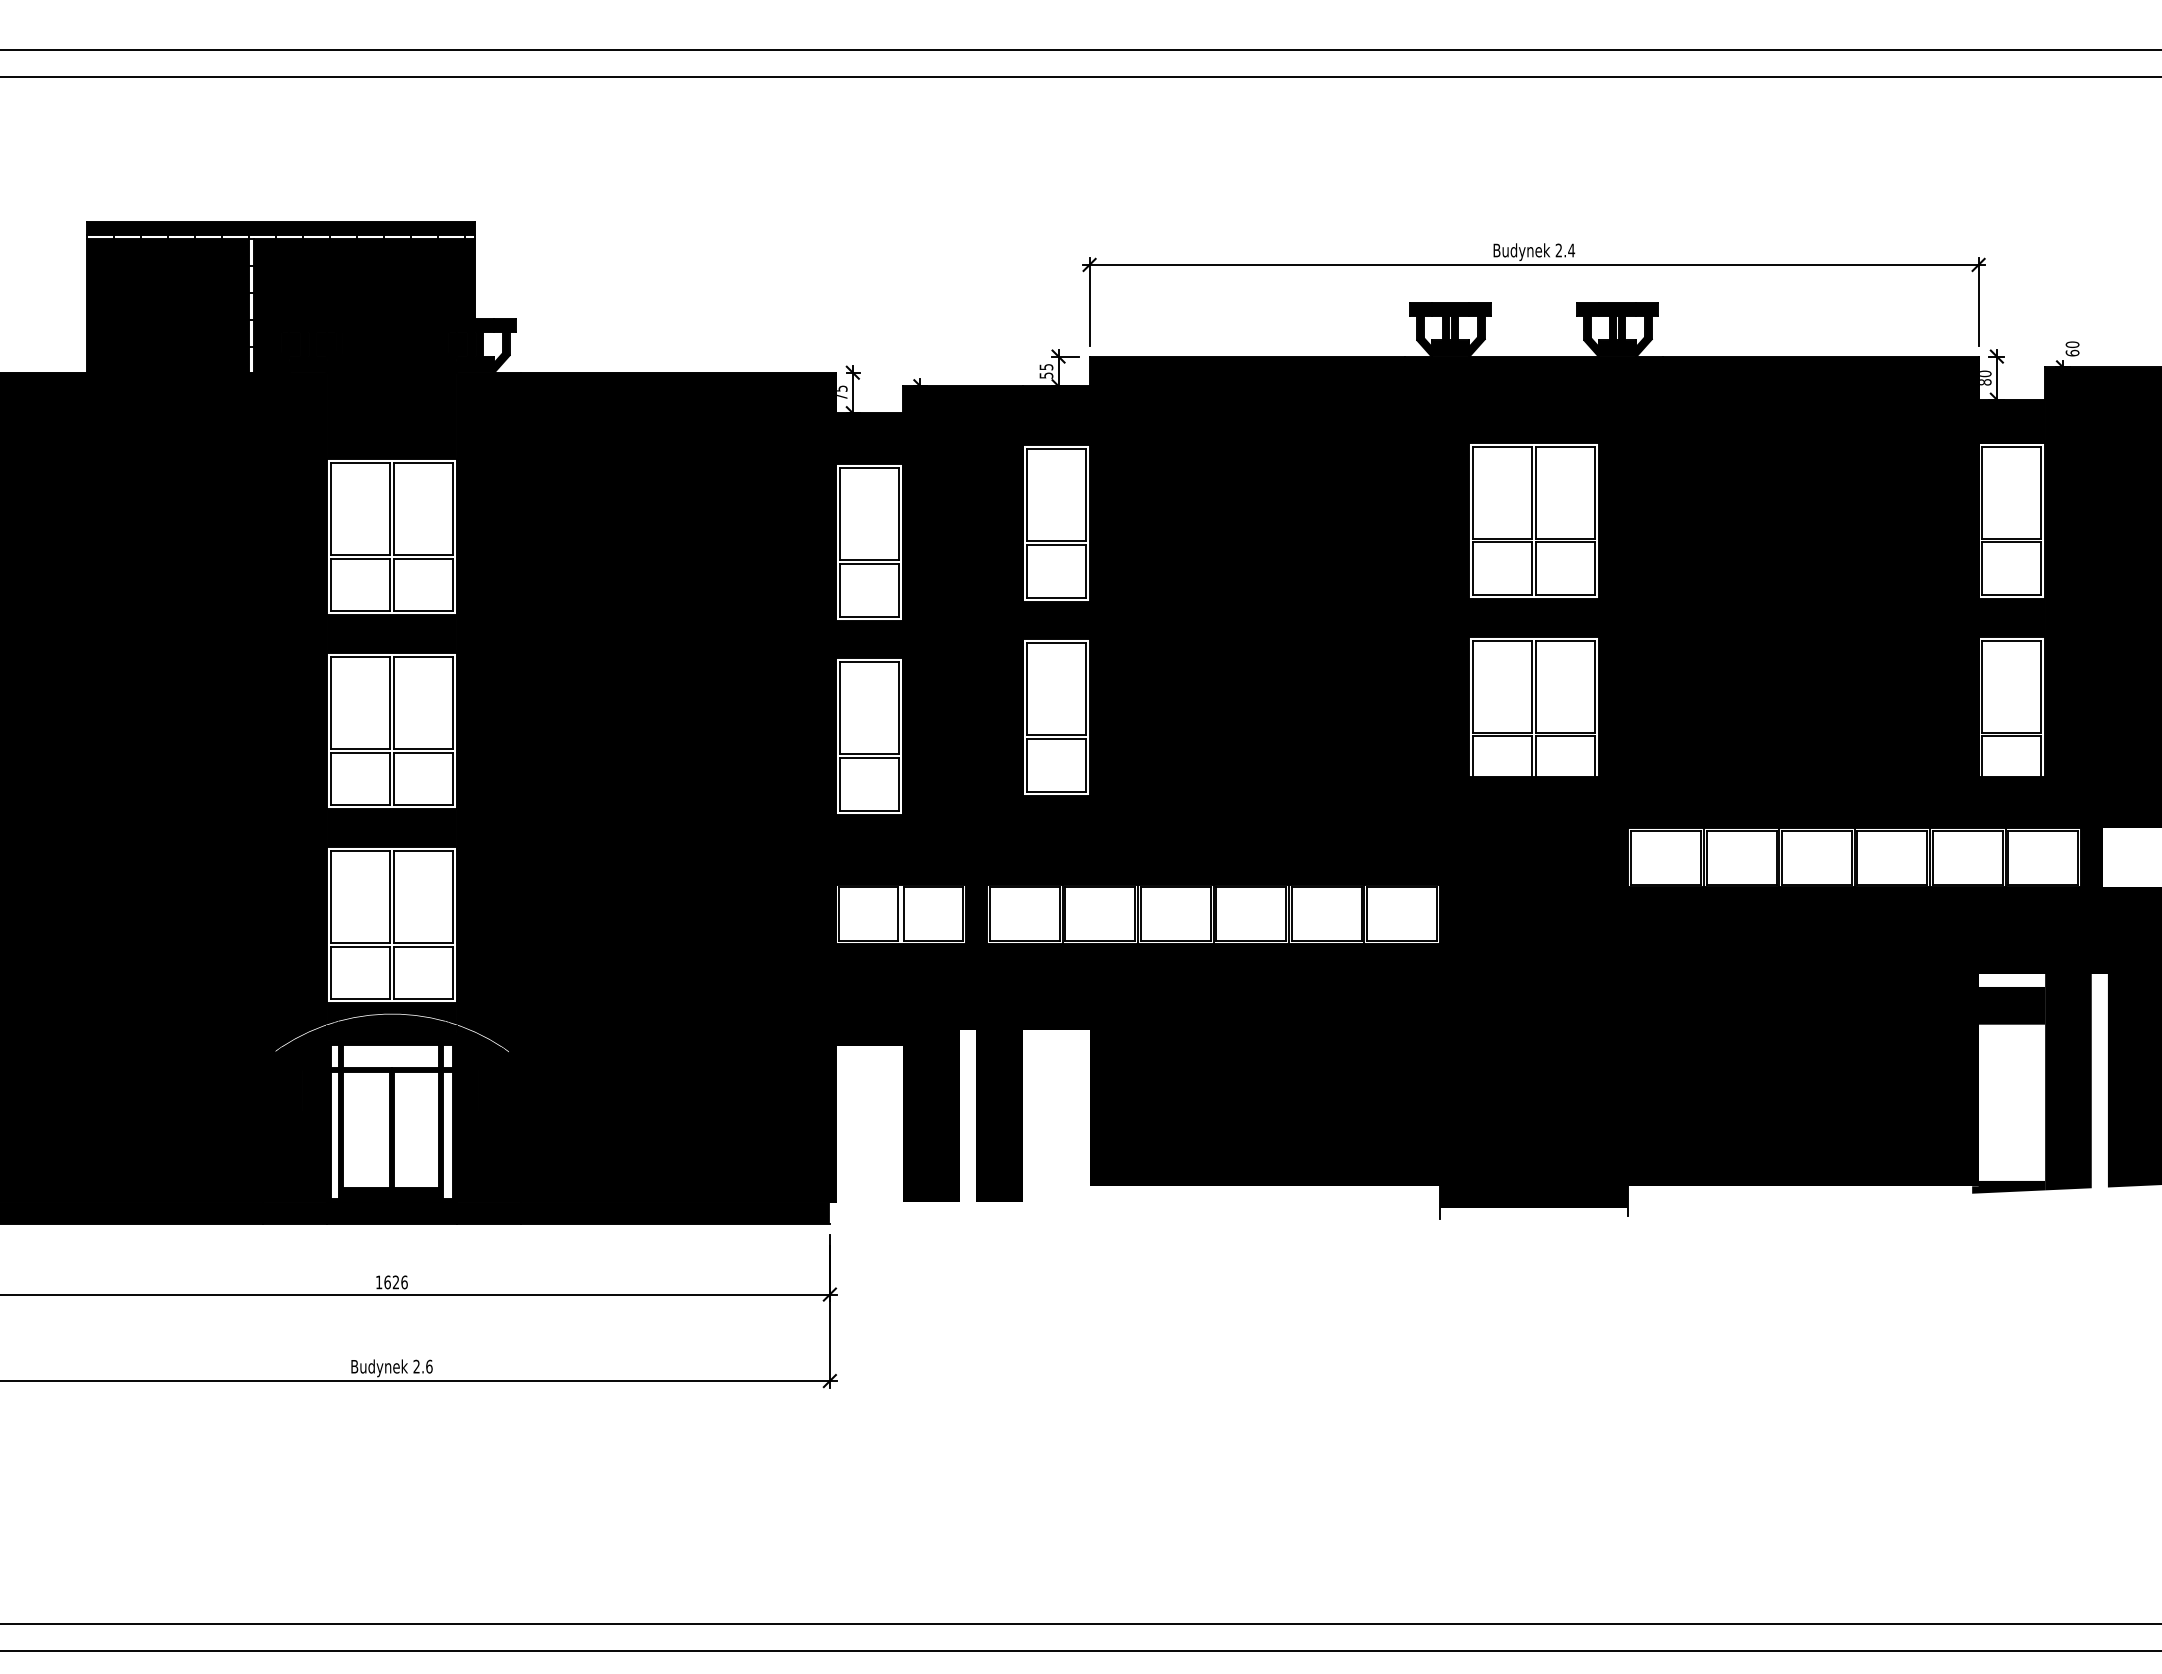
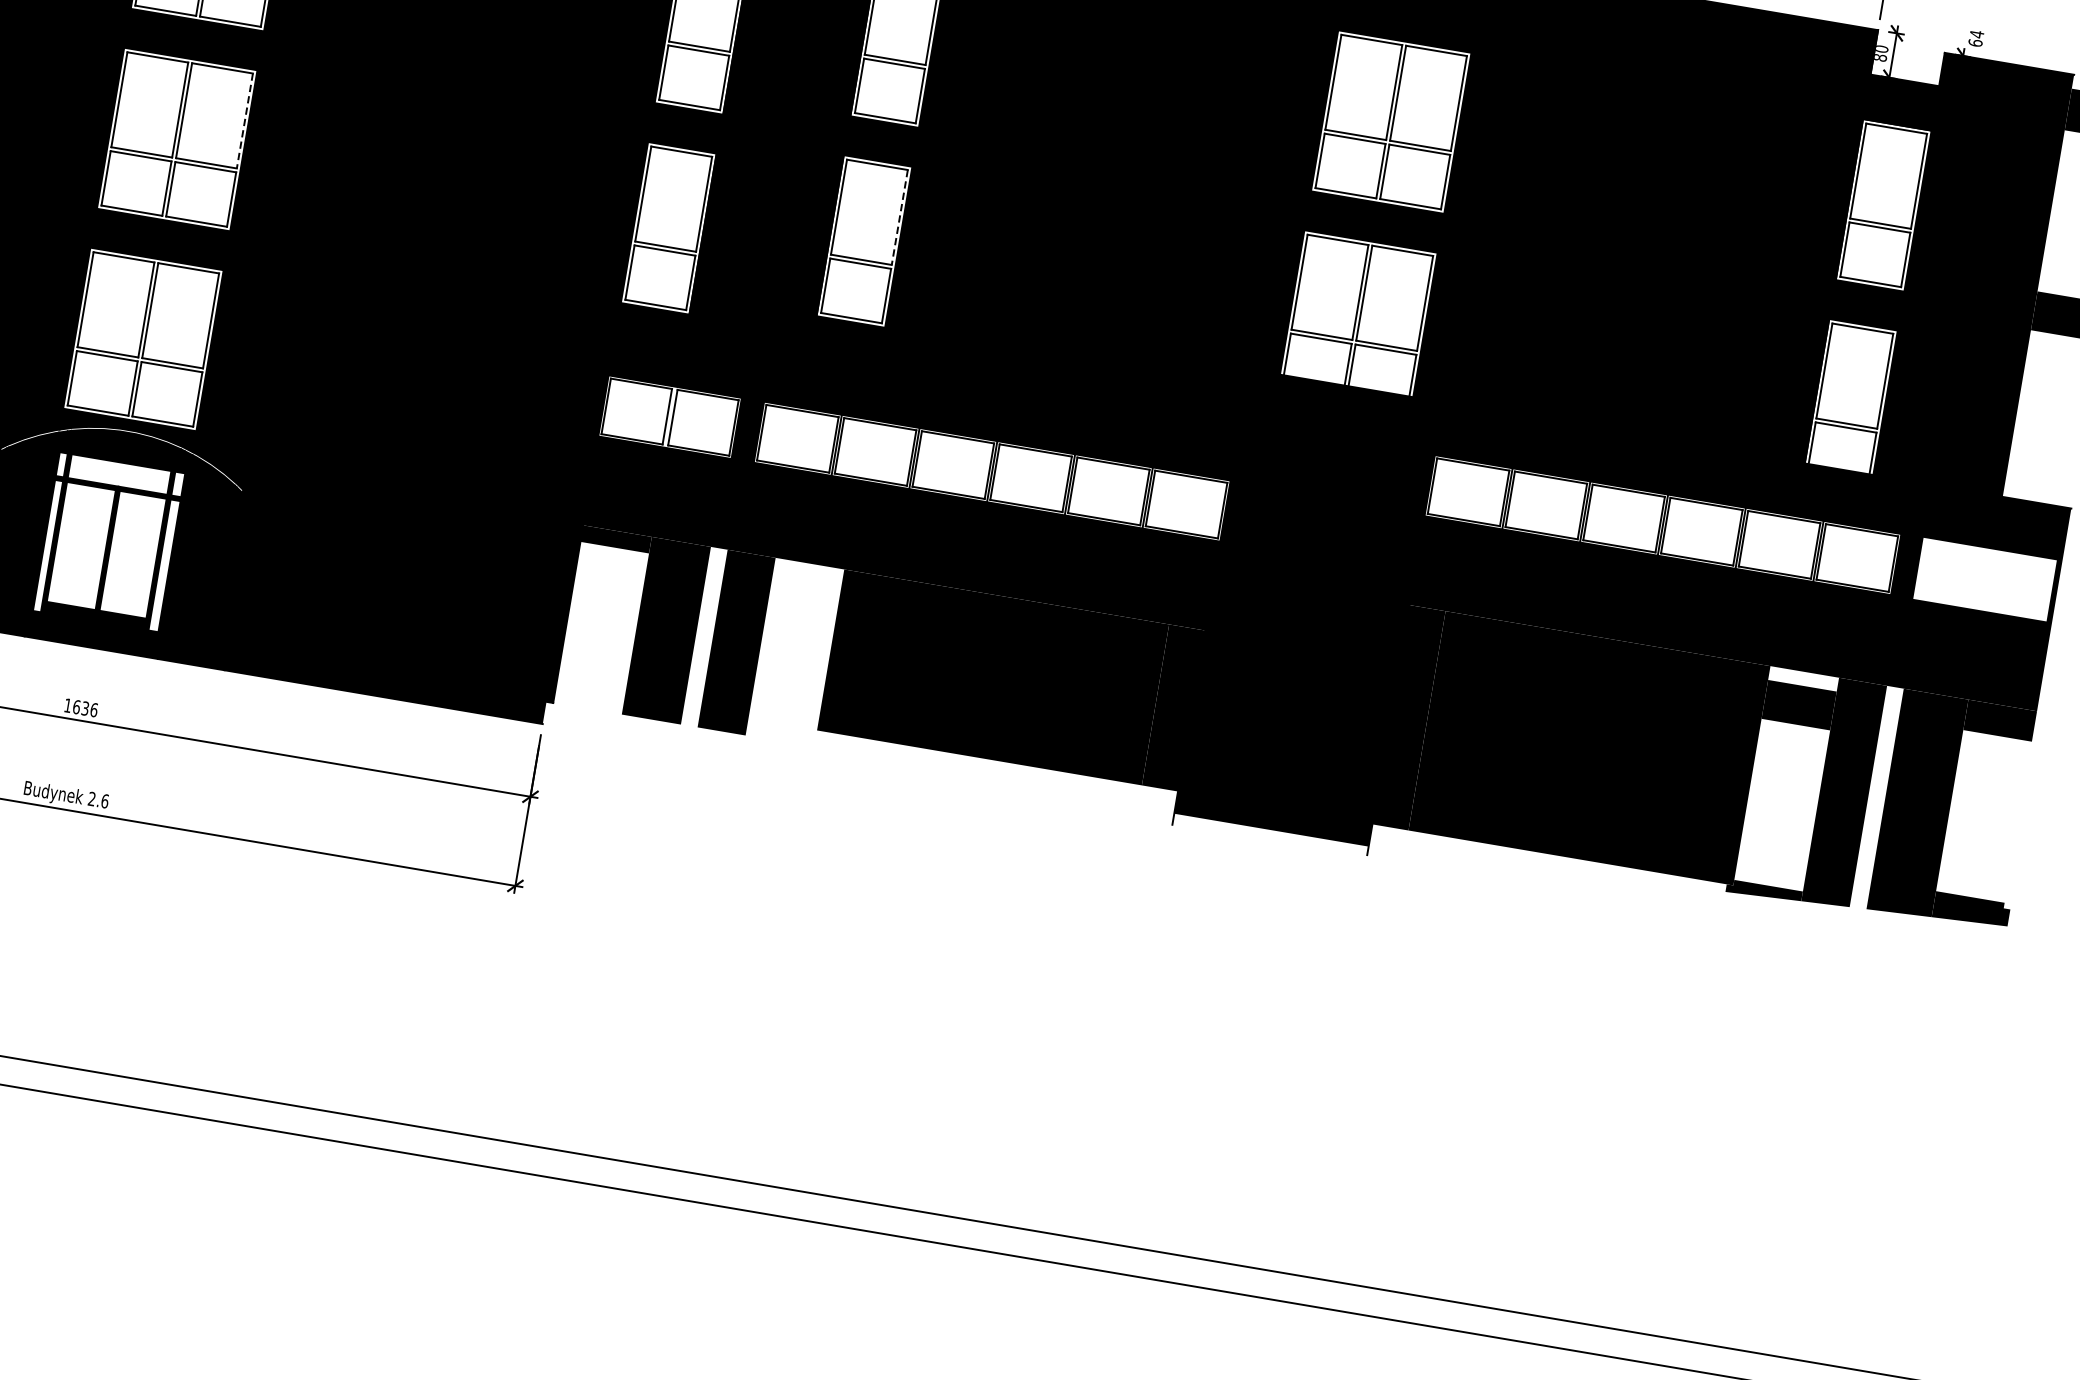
text: (2072, 344) -> (1976, 34), 60 -> 64
line: (1085, 689) -> (899, 217), solid -> dashed
line: (452, 703) -> (244, 121), solid -> dashed
text: (396, 1282) -> (85, 708), 1626 -> 1636

